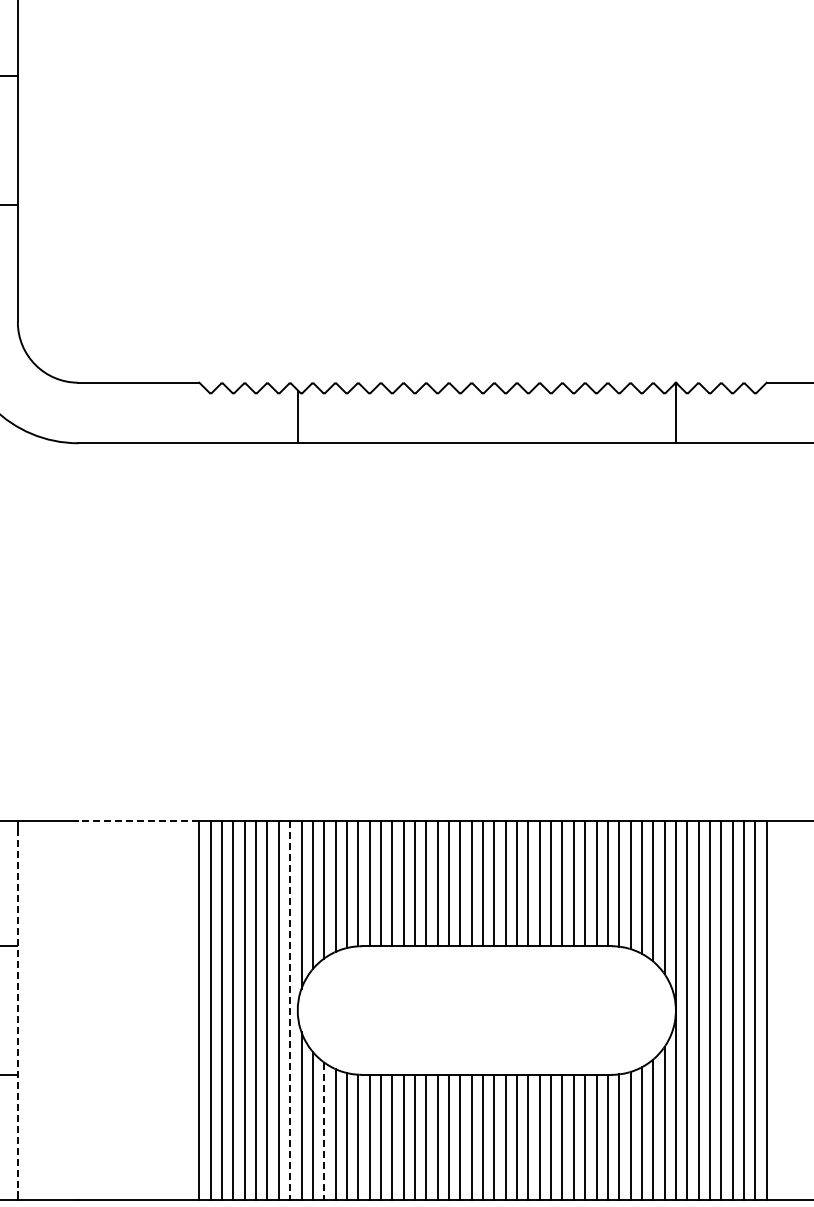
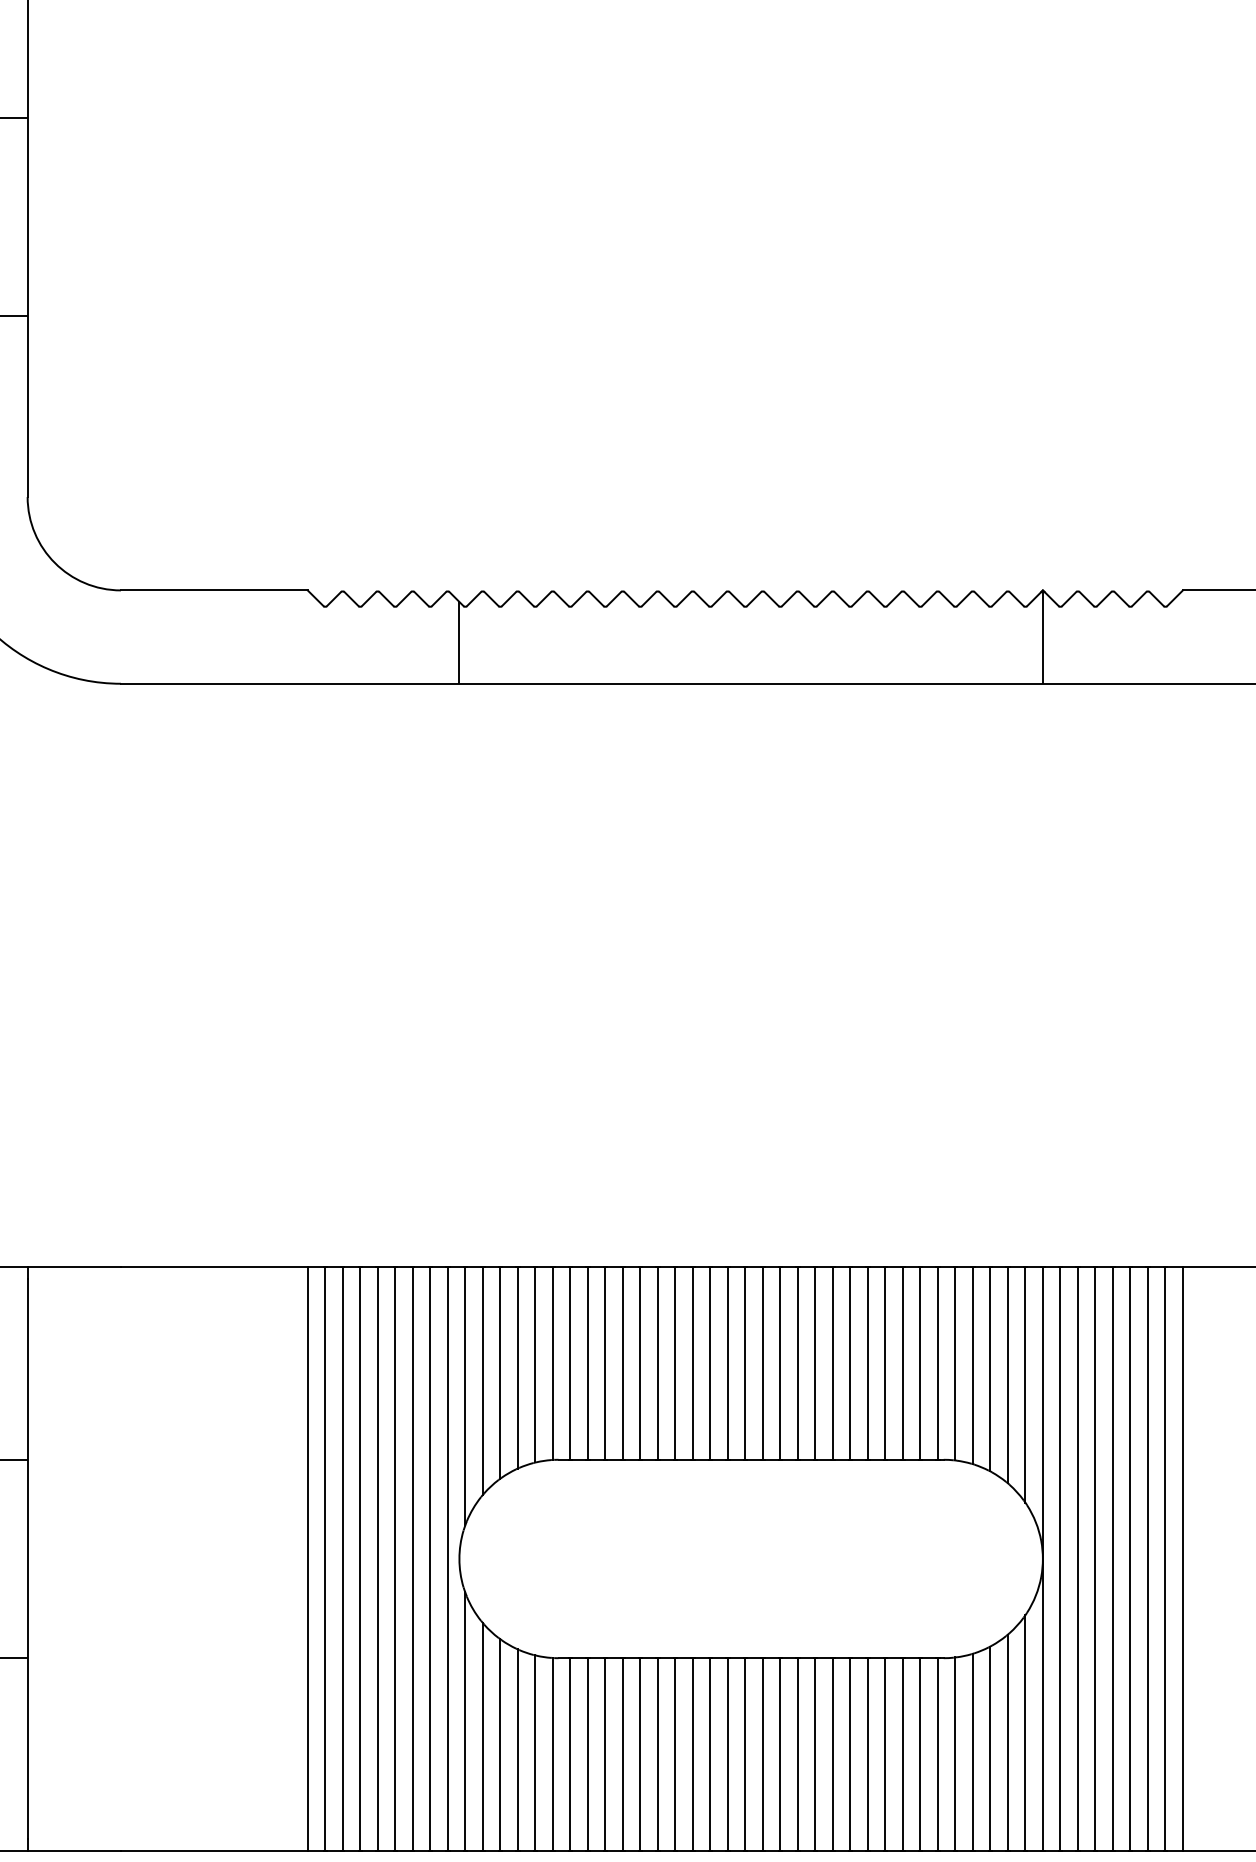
line: (138, 821) -> (213, 1267), dashed -> solid
line: (17, 1010) -> (27, 1558), dashed -> solid
line: (290, 1011) -> (448, 1560), dashed -> solid
line: (324, 1131) -> (500, 1745), dashed -> solid

